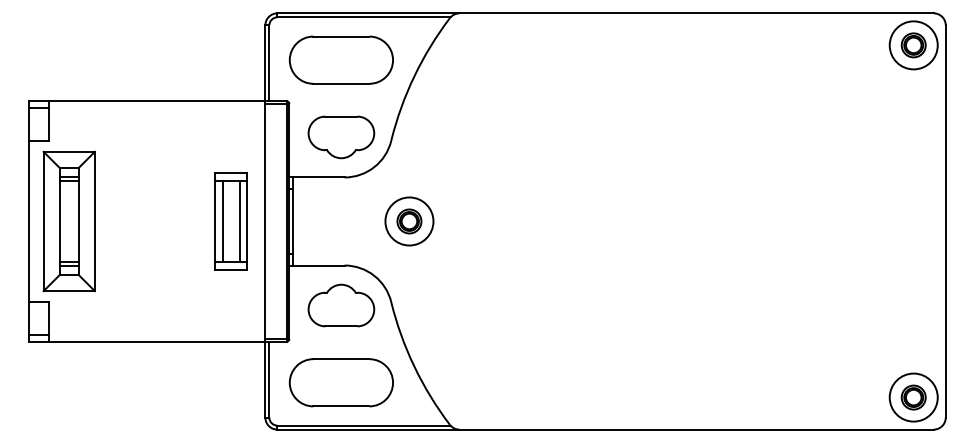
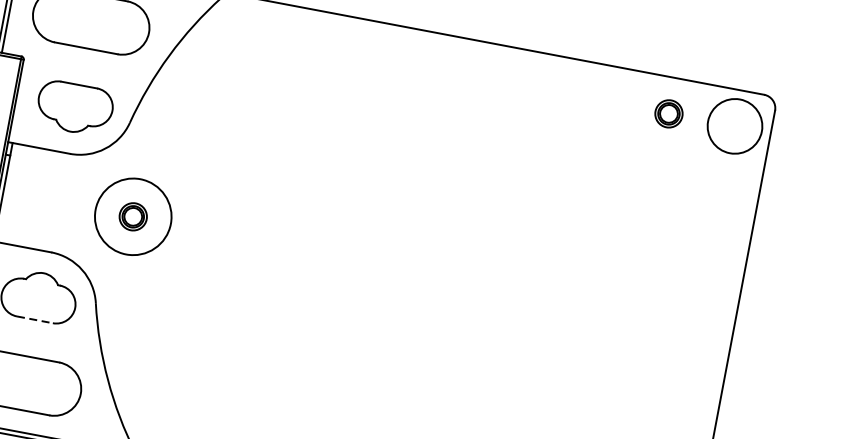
part: (913, 45) -> (668, 113), moved
circle: (409, 221) -> (133, 216), size x1.4
line: (341, 326) -> (34, 320), solid -> dashed

